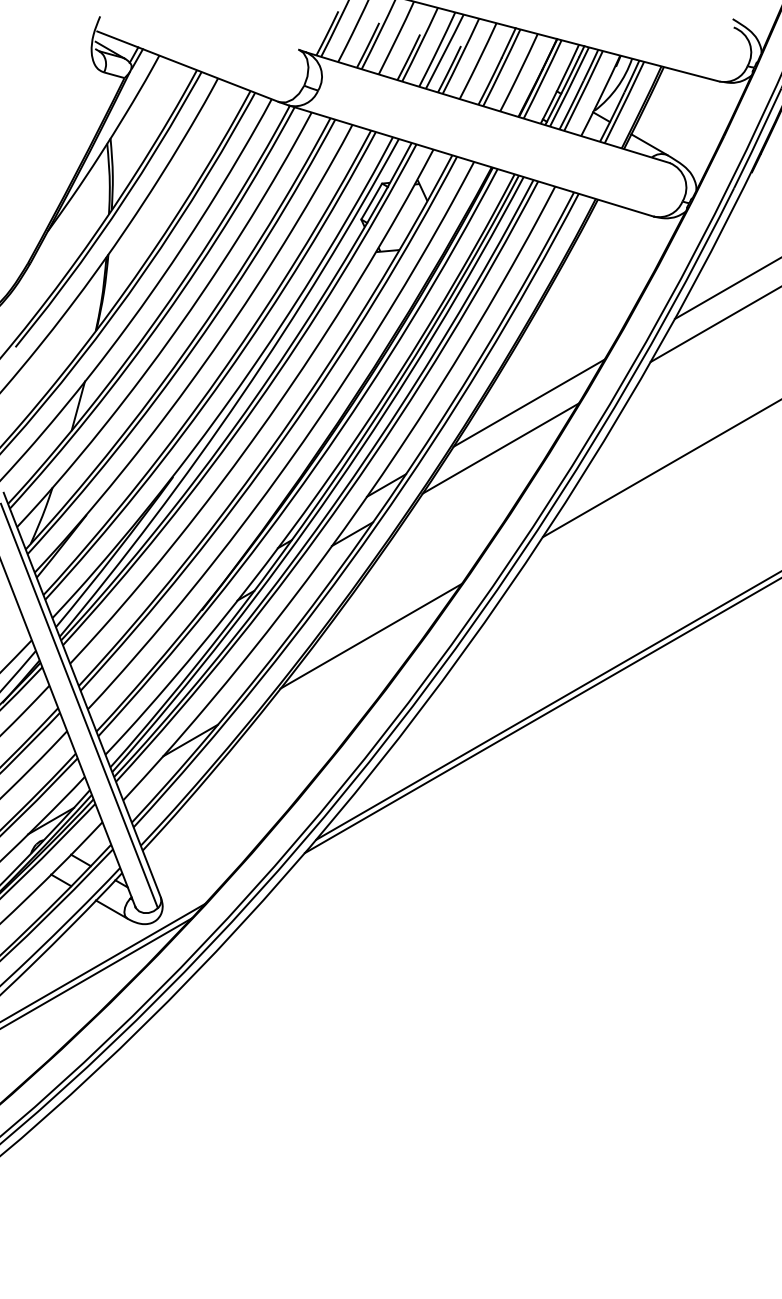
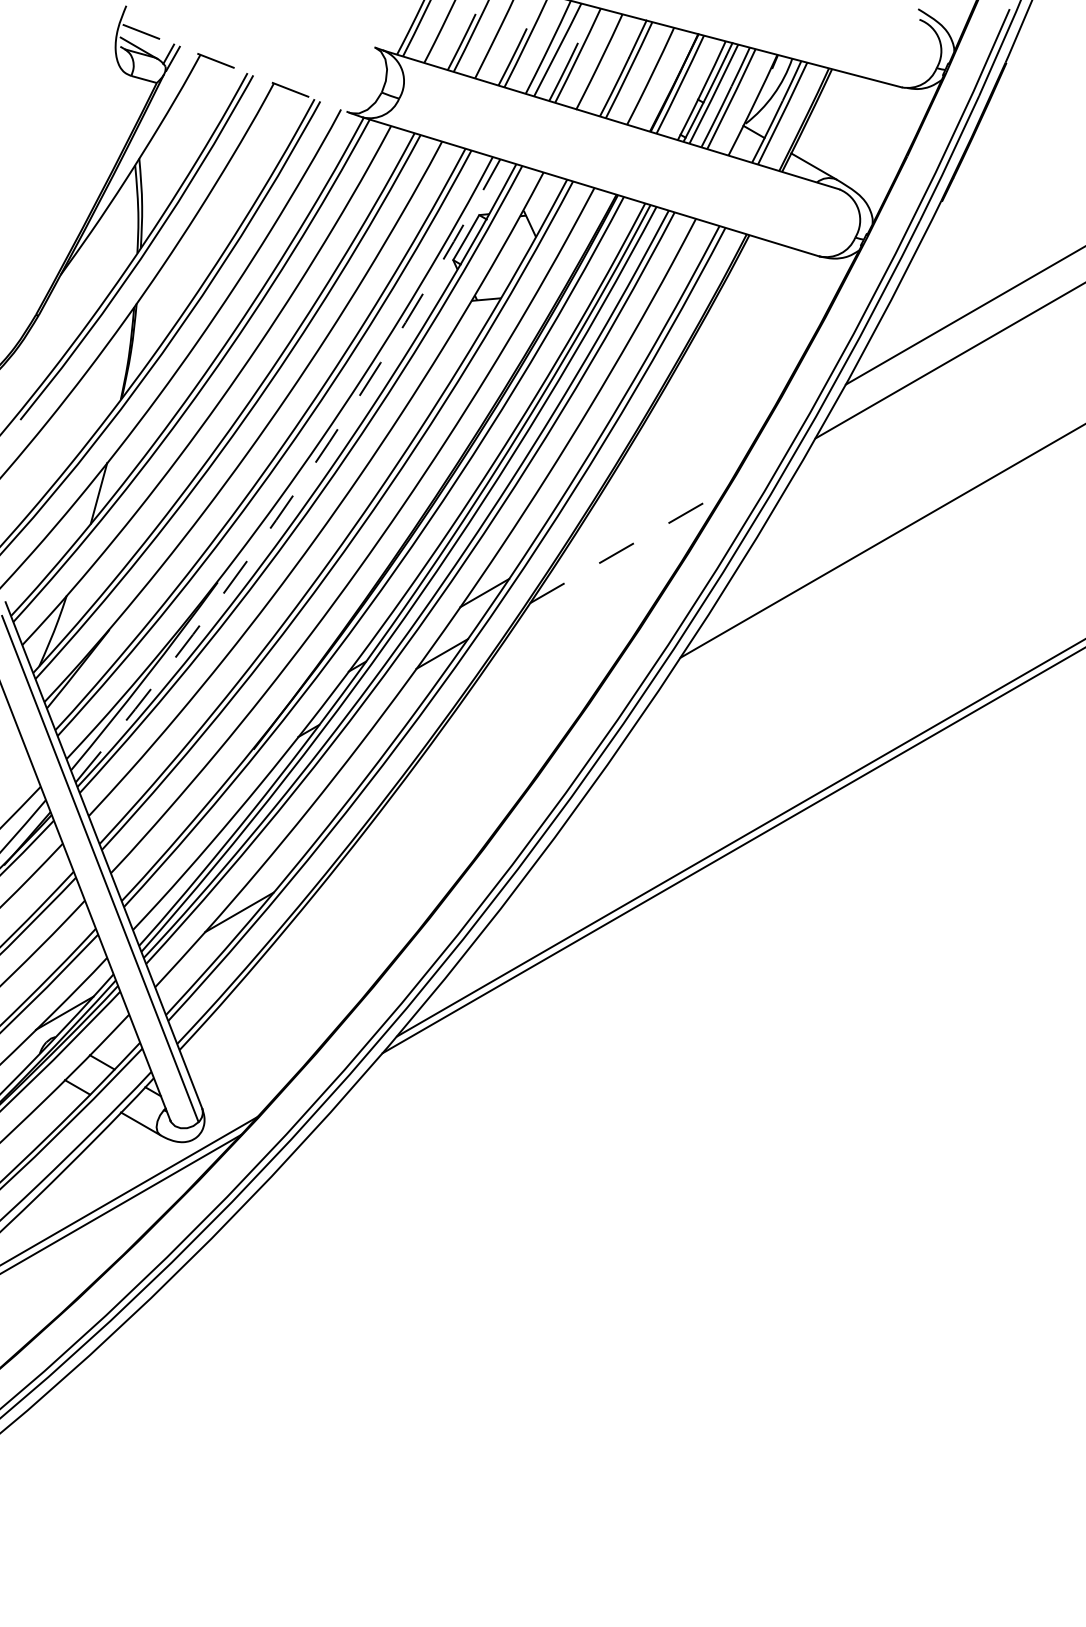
line: (188, 66) -> (236, 68), solid -> dashed
arc: (241, 396) -> (303, 481), solid -> dashed
line: (529, 402) -> (663, 489), removed
line: (501, 448) -> (628, 546), solid -> dashed
line: (371, 636) -> (465, 781), removed

